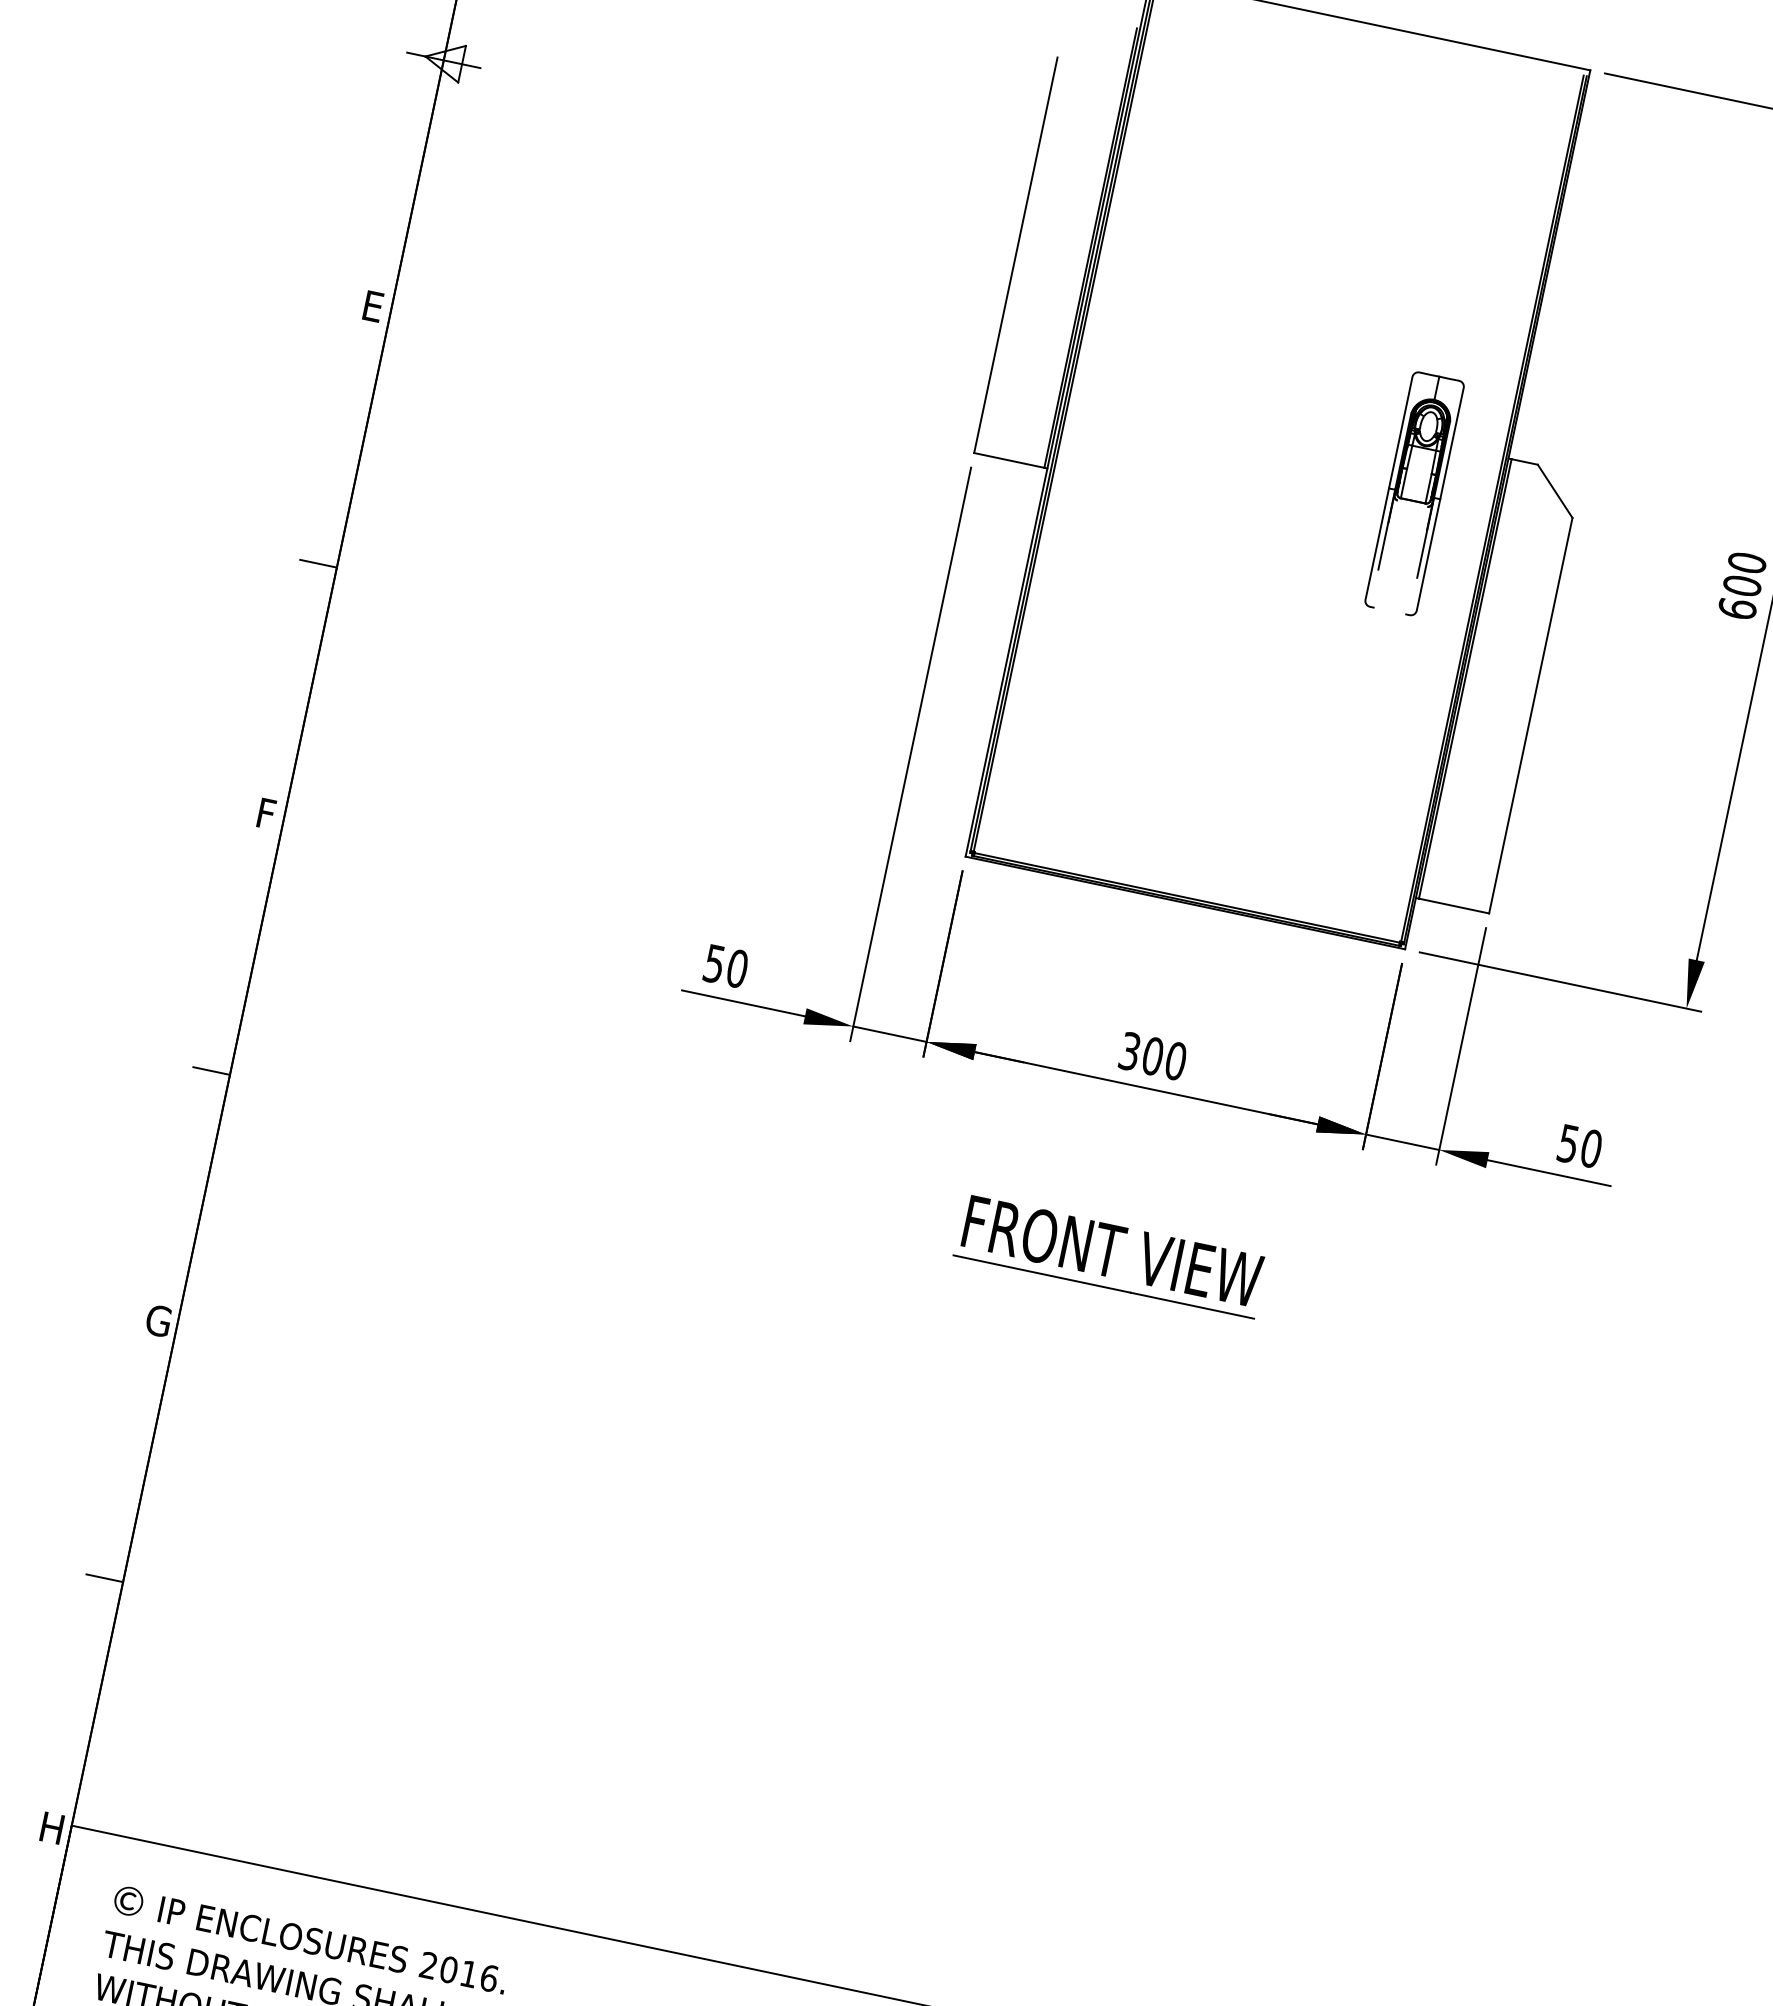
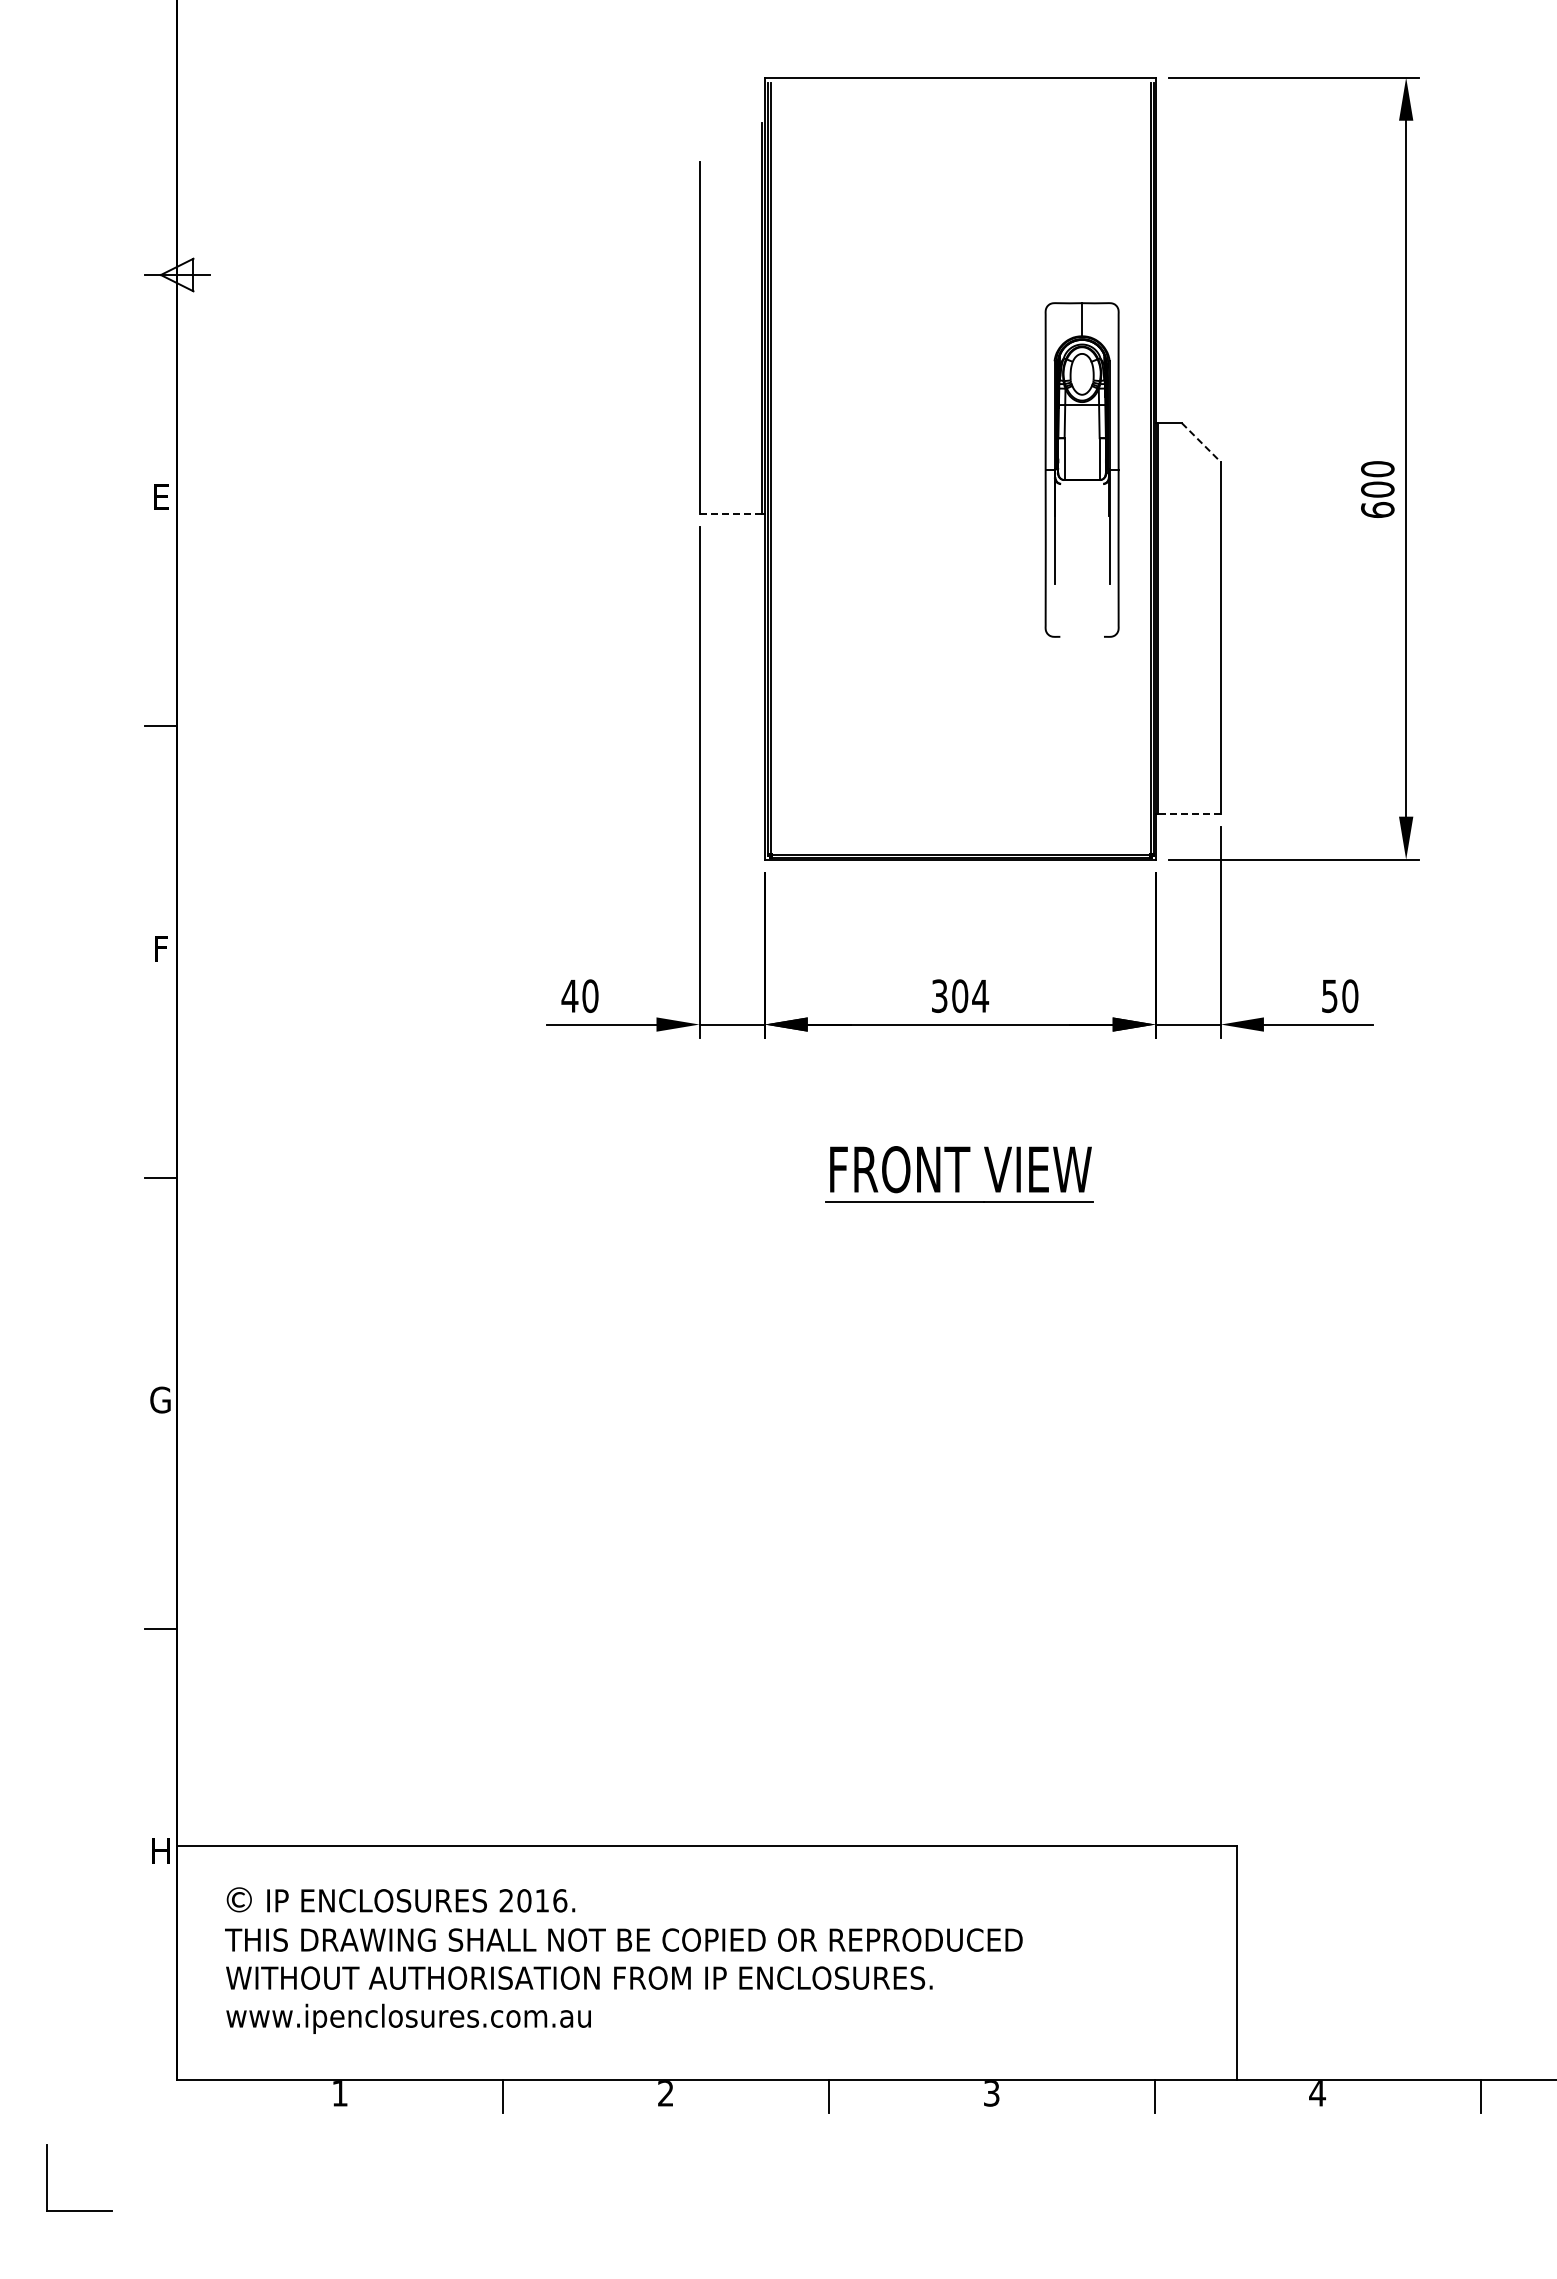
line: (1010, 460) -> (731, 514), solid -> dashed
line: (1555, 491) -> (1201, 442), solid -> dashed
part: (1414, 493) -> (1081, 469), size x1.6
line: (1453, 906) -> (1189, 814), solid -> dashed
text: (713, 964) -> (569, 996), 50 -> 40
text: (1175, 1061) -> (980, 996), 300 -> 304

